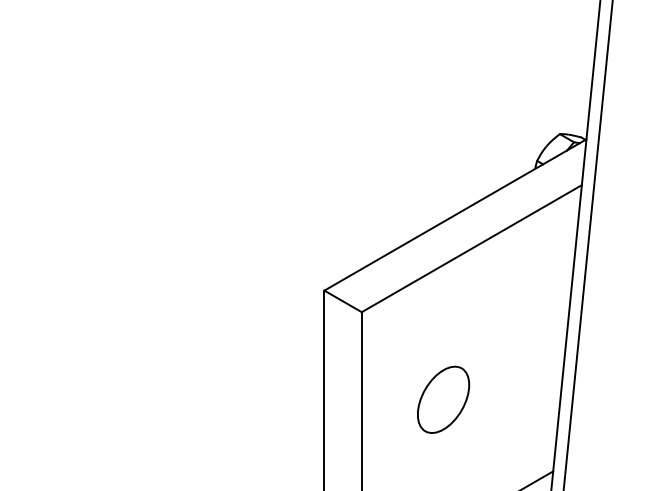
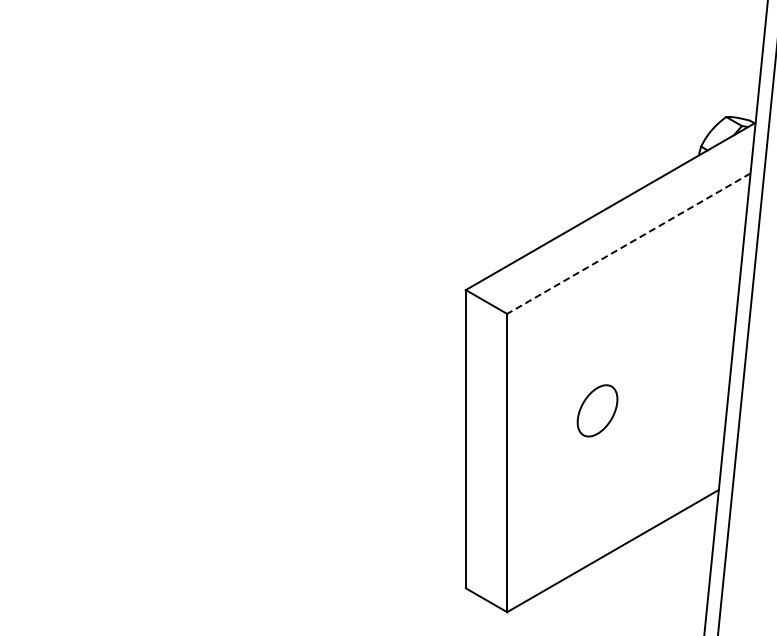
line: (471, 248) -> (628, 243), solid -> dashed
part: (443, 399) -> (597, 410), size x0.7

